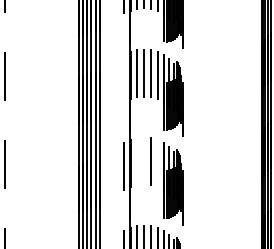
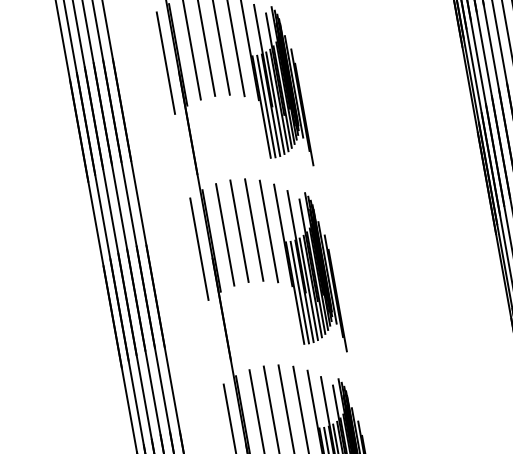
line: (124, 77) -> (166, 62), added
line: (144, 160) -> (240, 229), added
line: (137, 161) -> (225, 234), added
line: (157, 163) -> (268, 231), added

